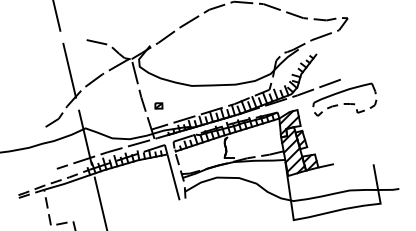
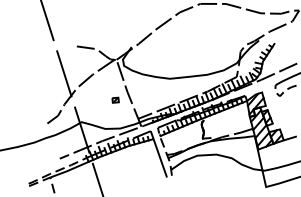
part: (158, 105) -> (115, 99), moved

